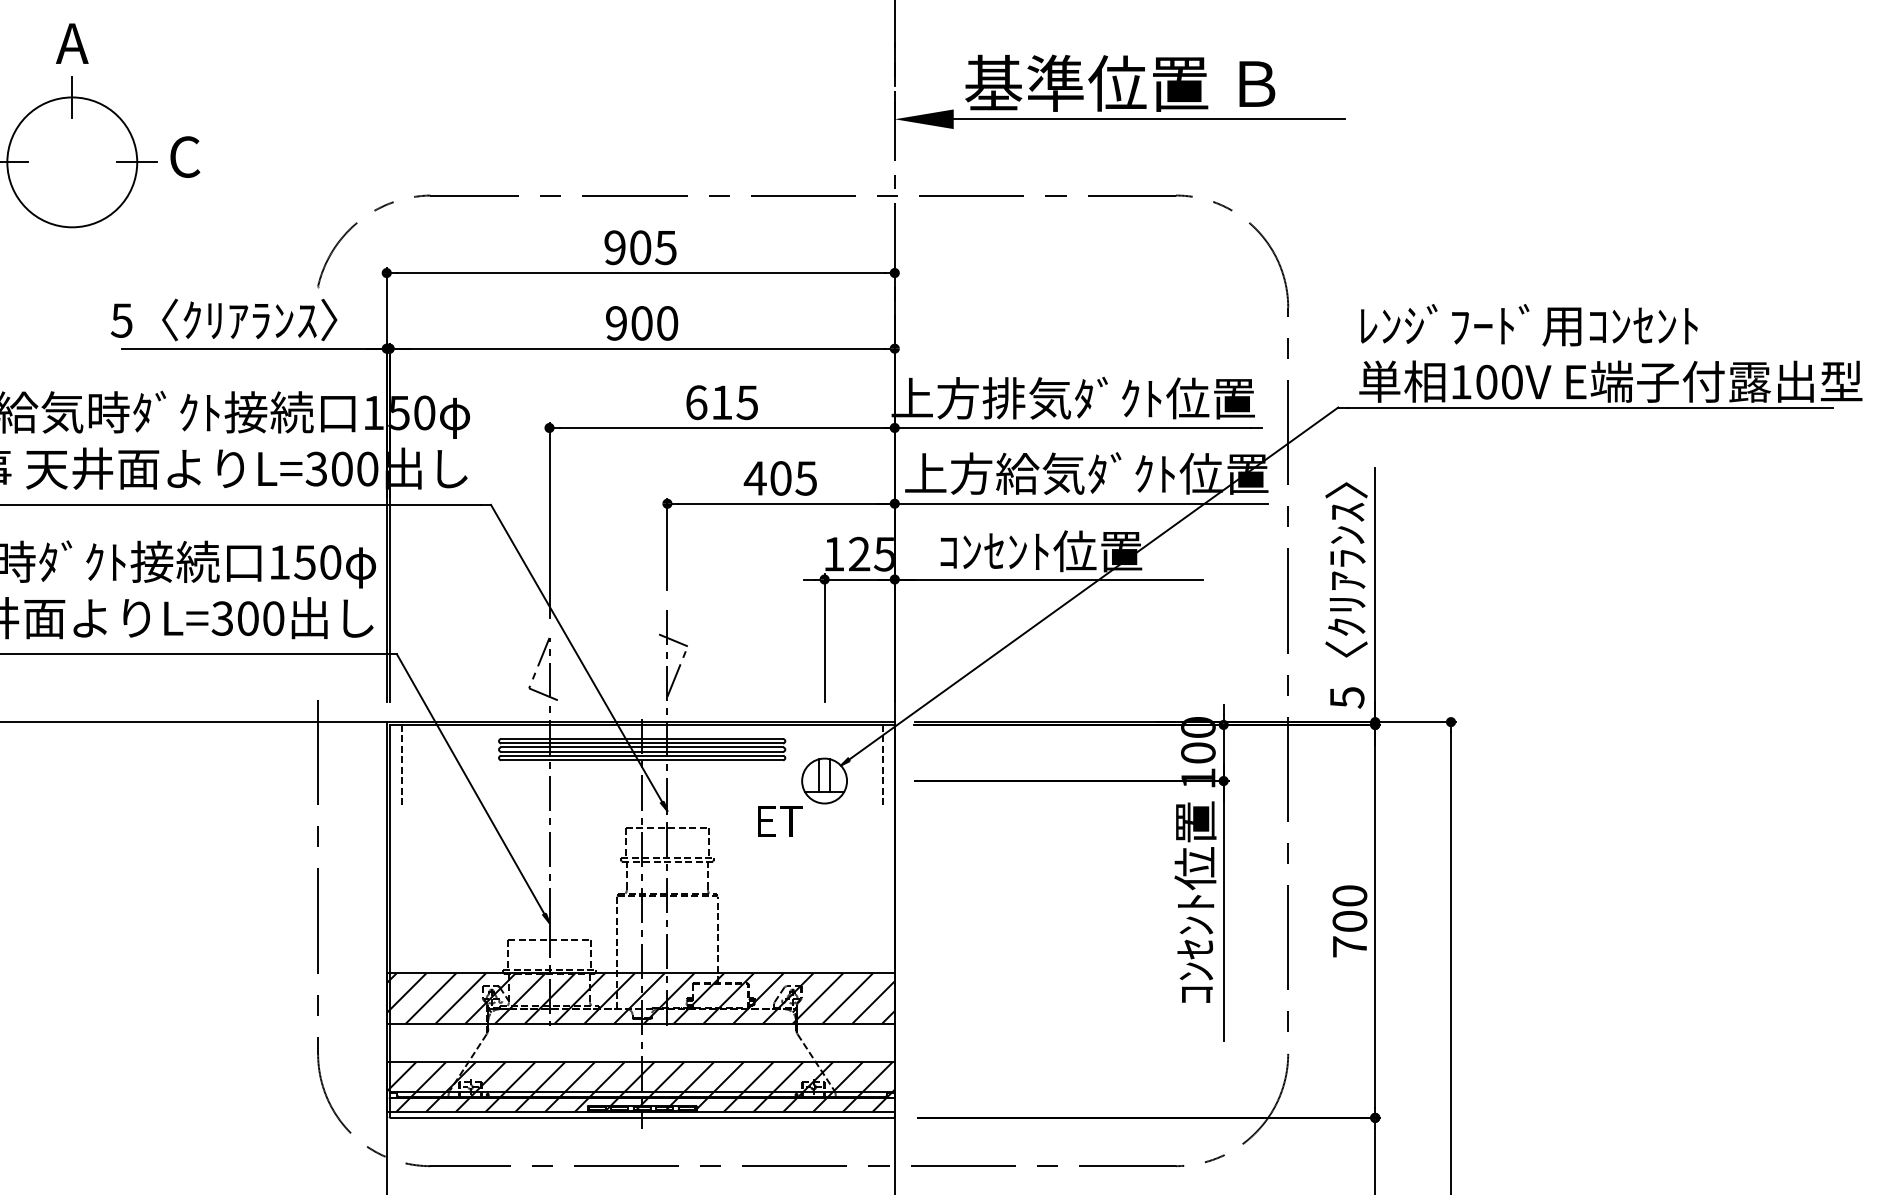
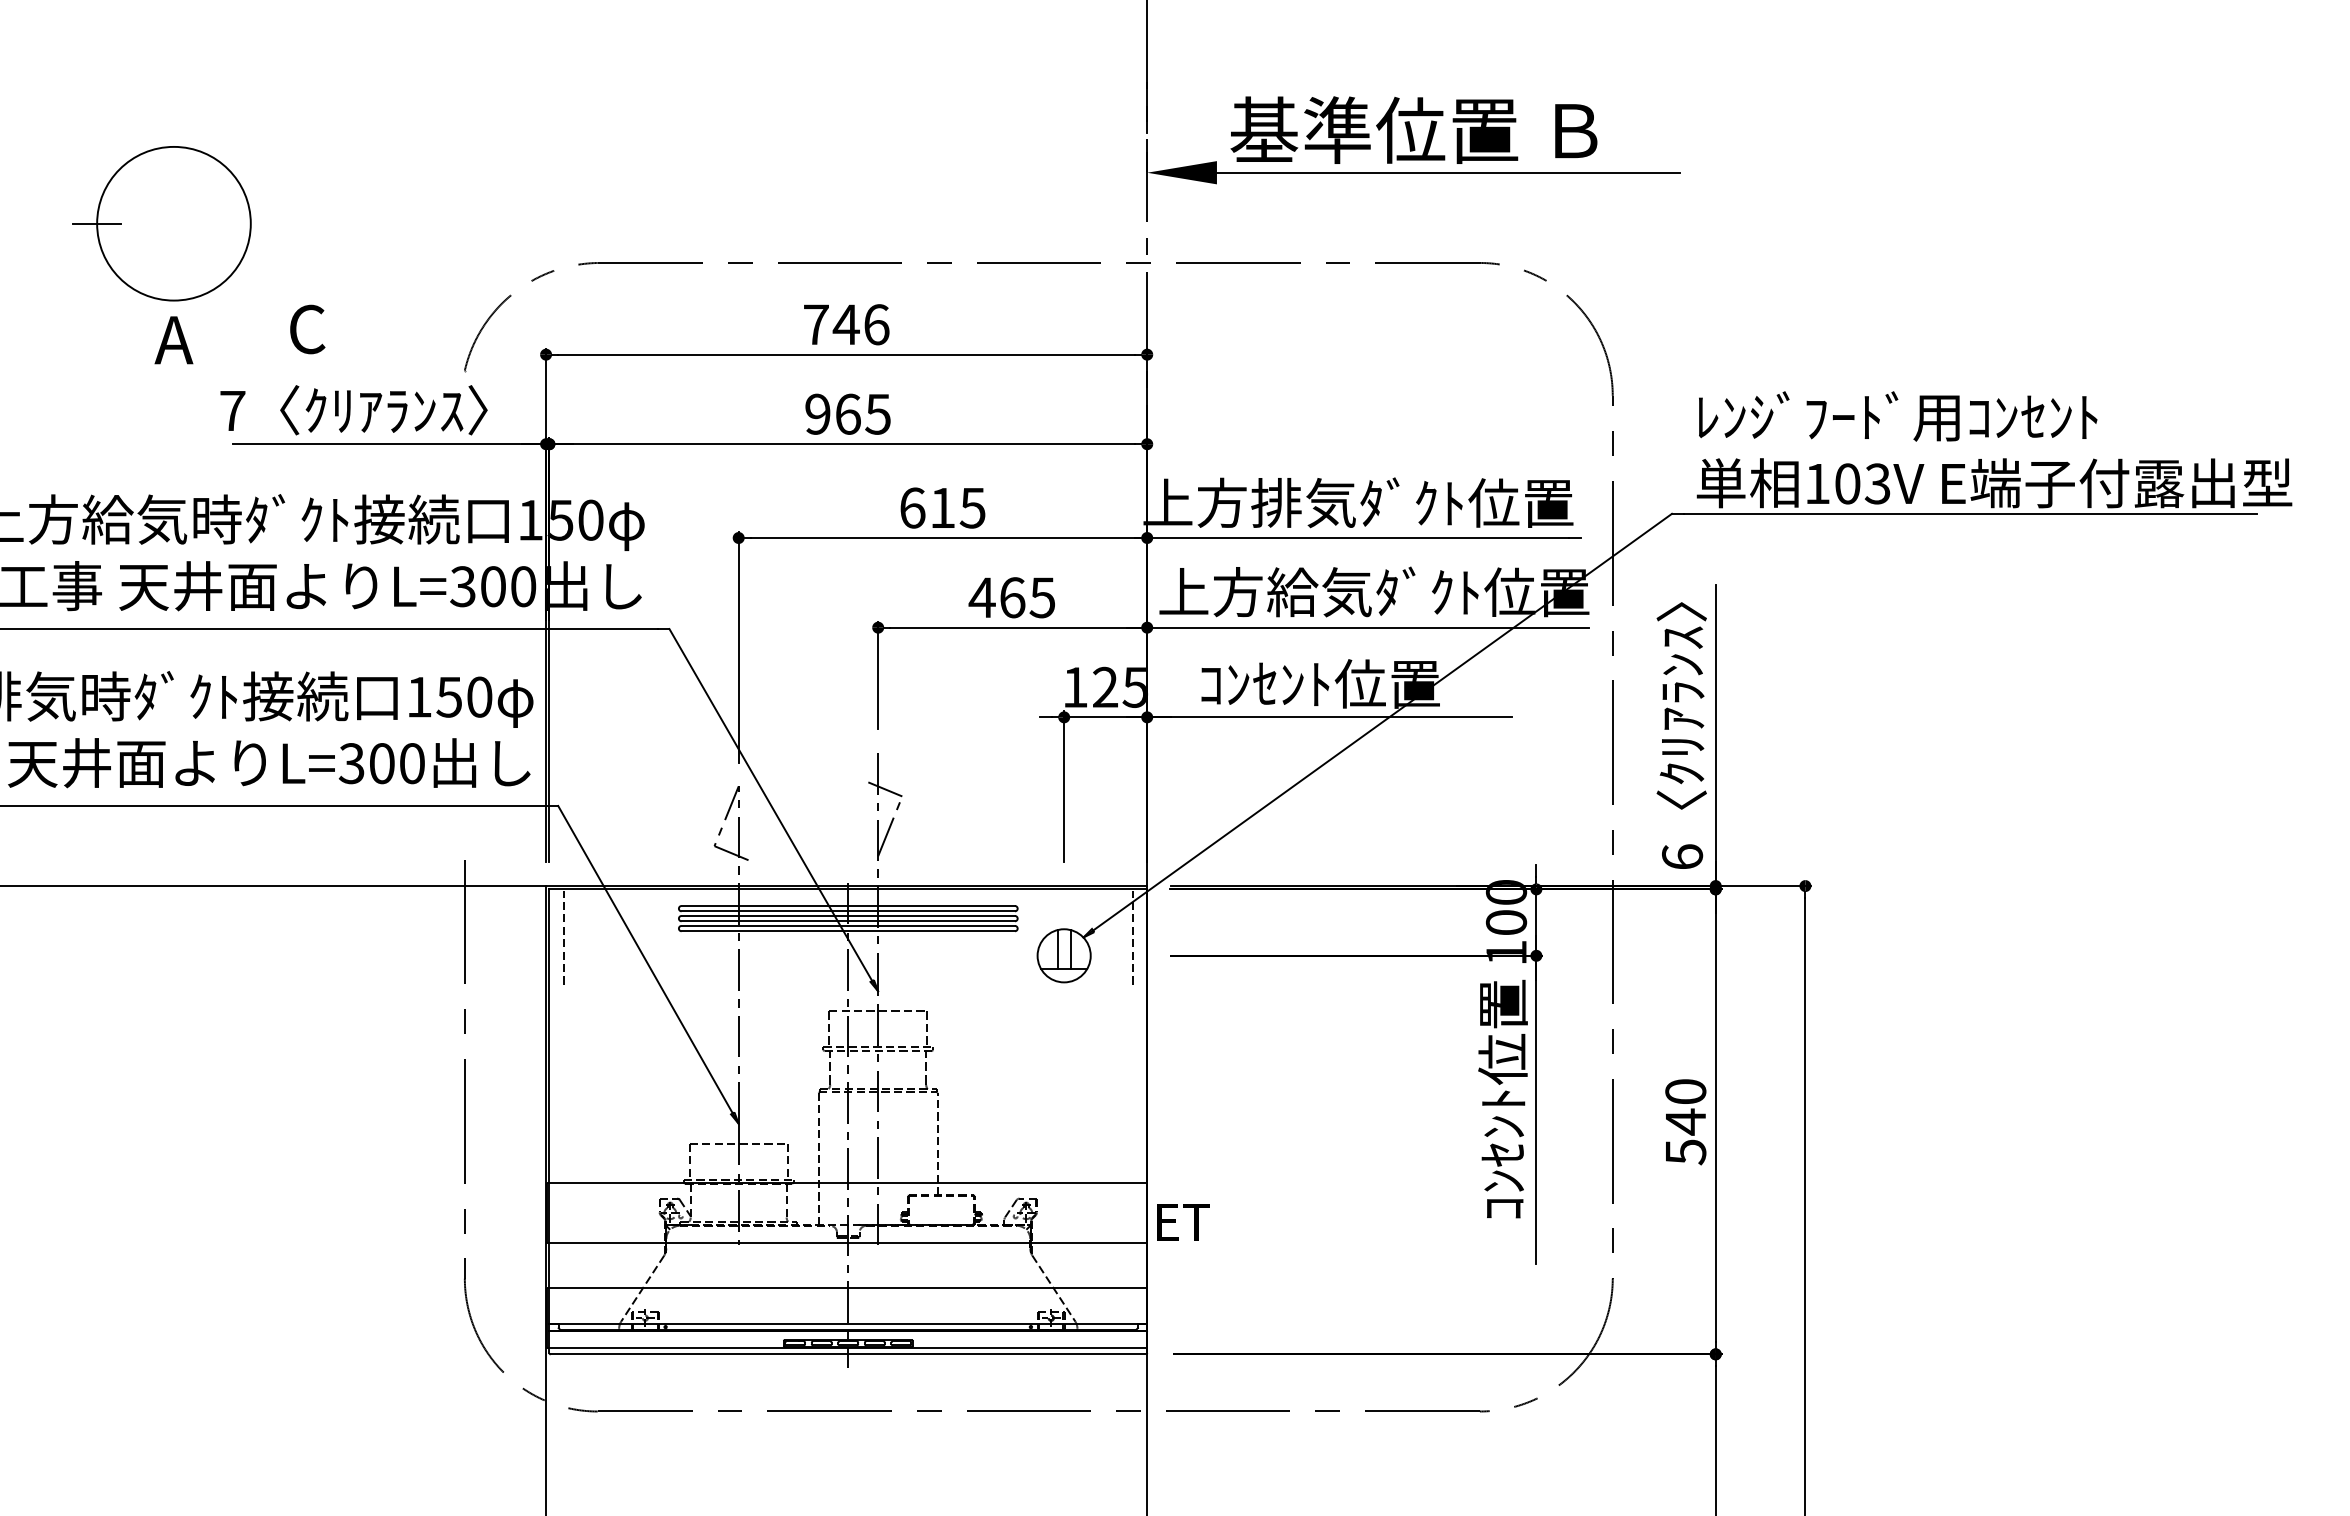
text: (71, 43) -> (173, 340), moved
line: (71, 97) -> (173, 146), removed
text: (185, 157) -> (307, 329), moved
line: (136, 162) -> (250, 223), removed
text: (640, 247) -> (846, 324), 905 -> 746
text: (121, 321) -> (232, 411), 5 -> 7
text: (655, 322) -> (863, 413), 900 -> 965
text: (1511, 381) -> (1877, 483), 100V -> 103V
text: (780, 478) -> (1012, 597), 405 -> 465
text: (1347, 697) -> (1682, 857), 5 -> 6
text: (780, 821) -> (1183, 1222), moved
text: (1349, 933) -> (1685, 1136), 700 -> 540
hatch: (640, 997) -> (846, 1212), removed
hatch: (640, 1086) -> (846, 1317), removed

